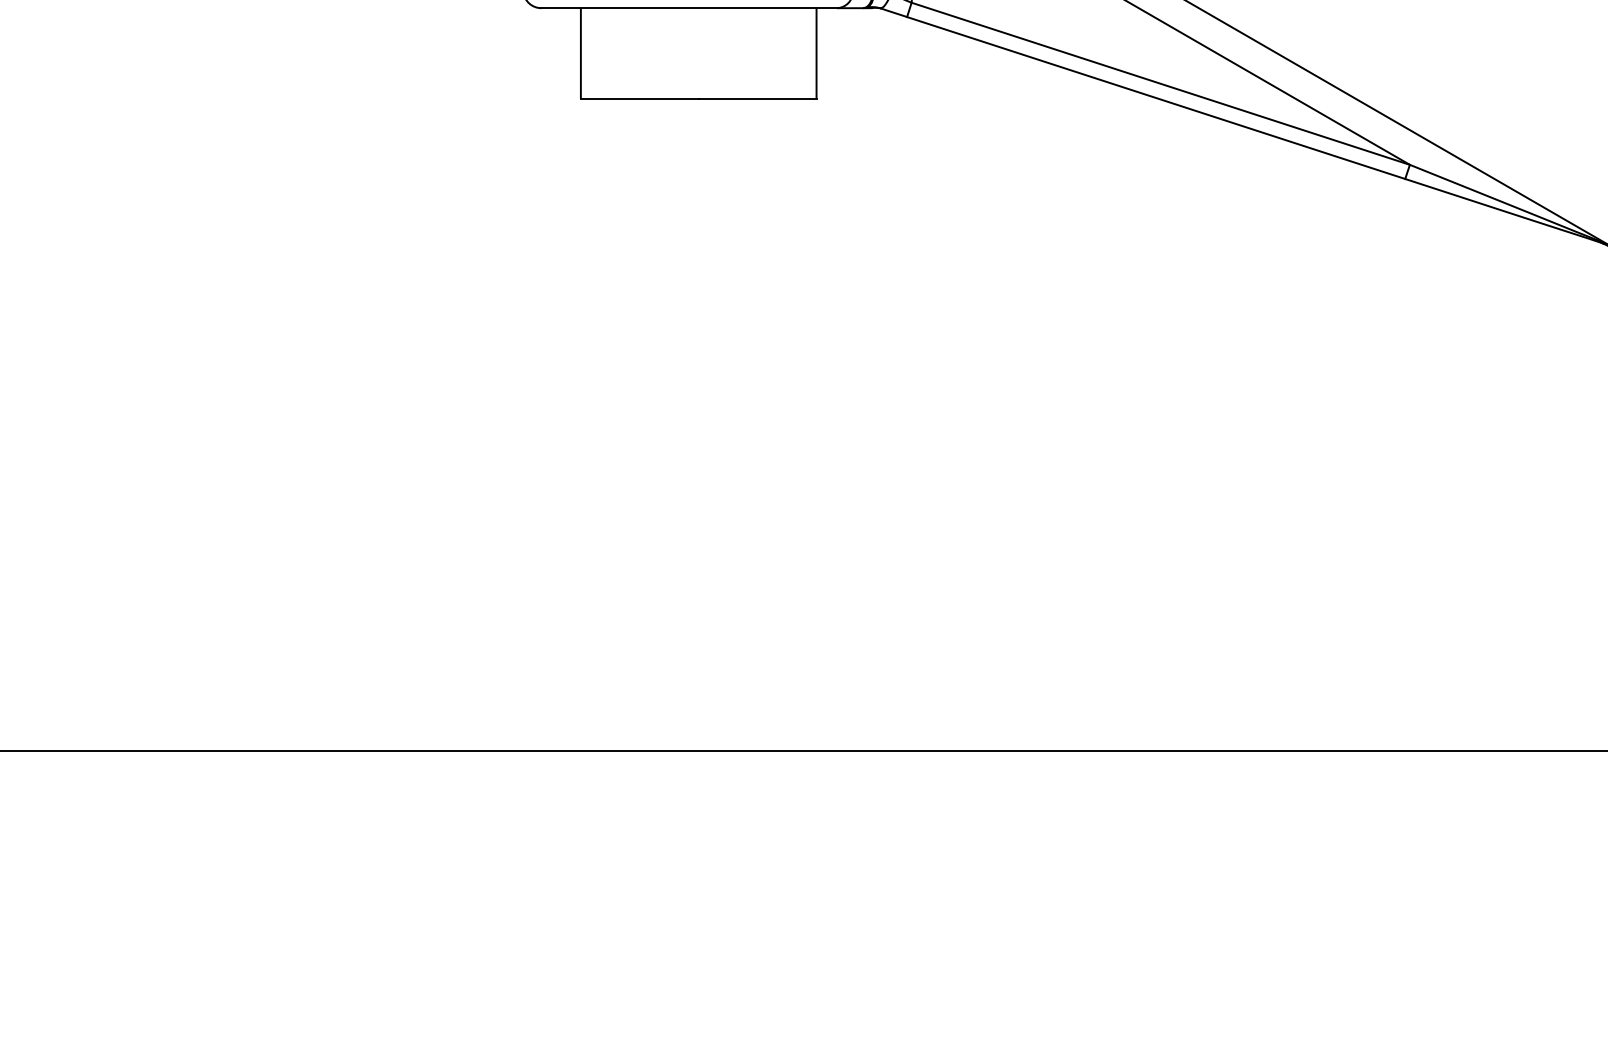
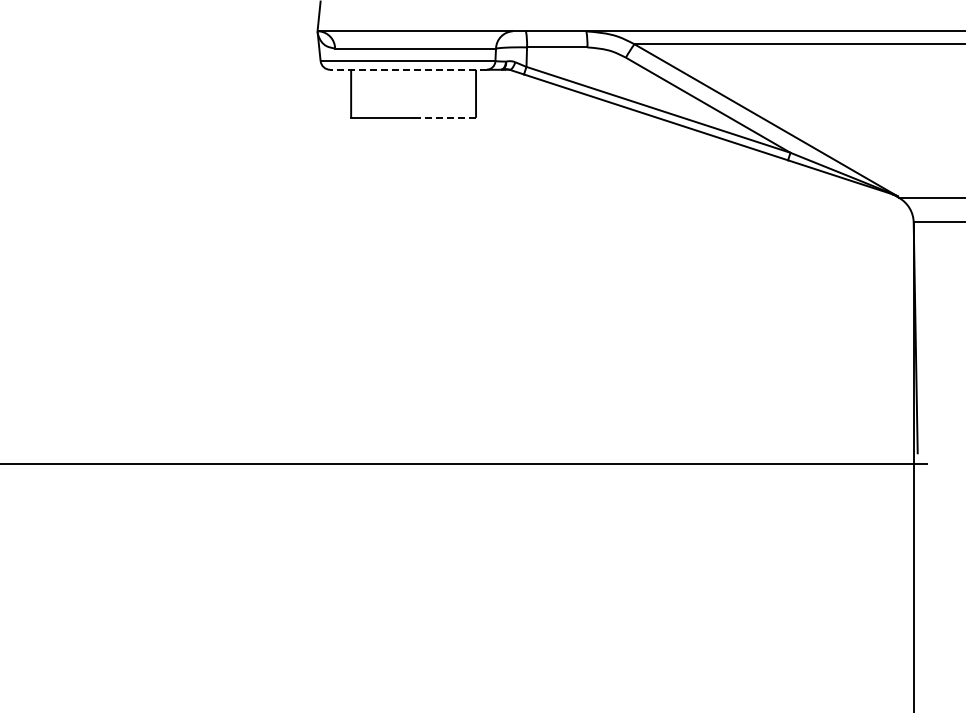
line: (689, 7) -> (408, 69), solid -> dashed
line: (758, 98) -> (445, 117), solid -> dashed

